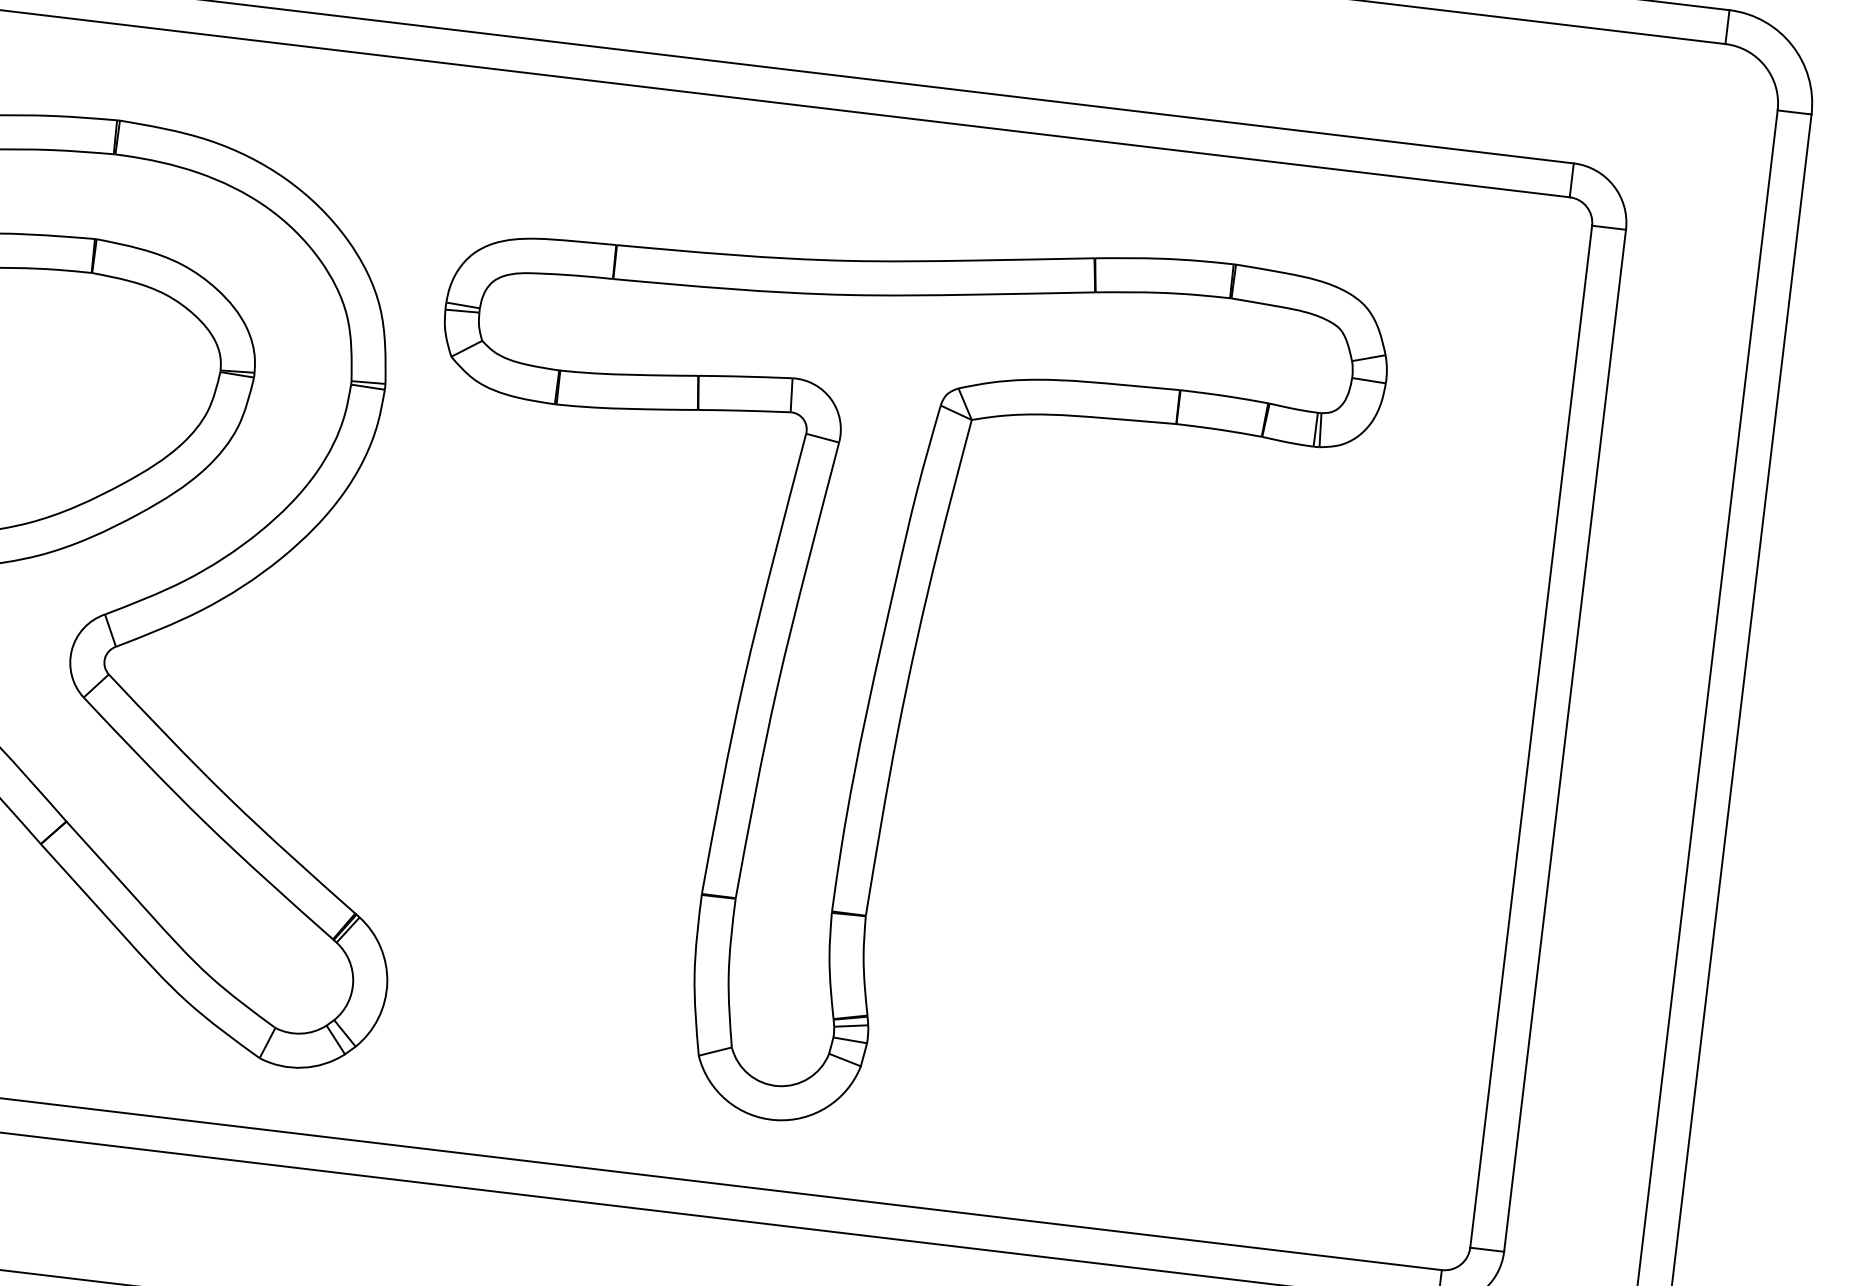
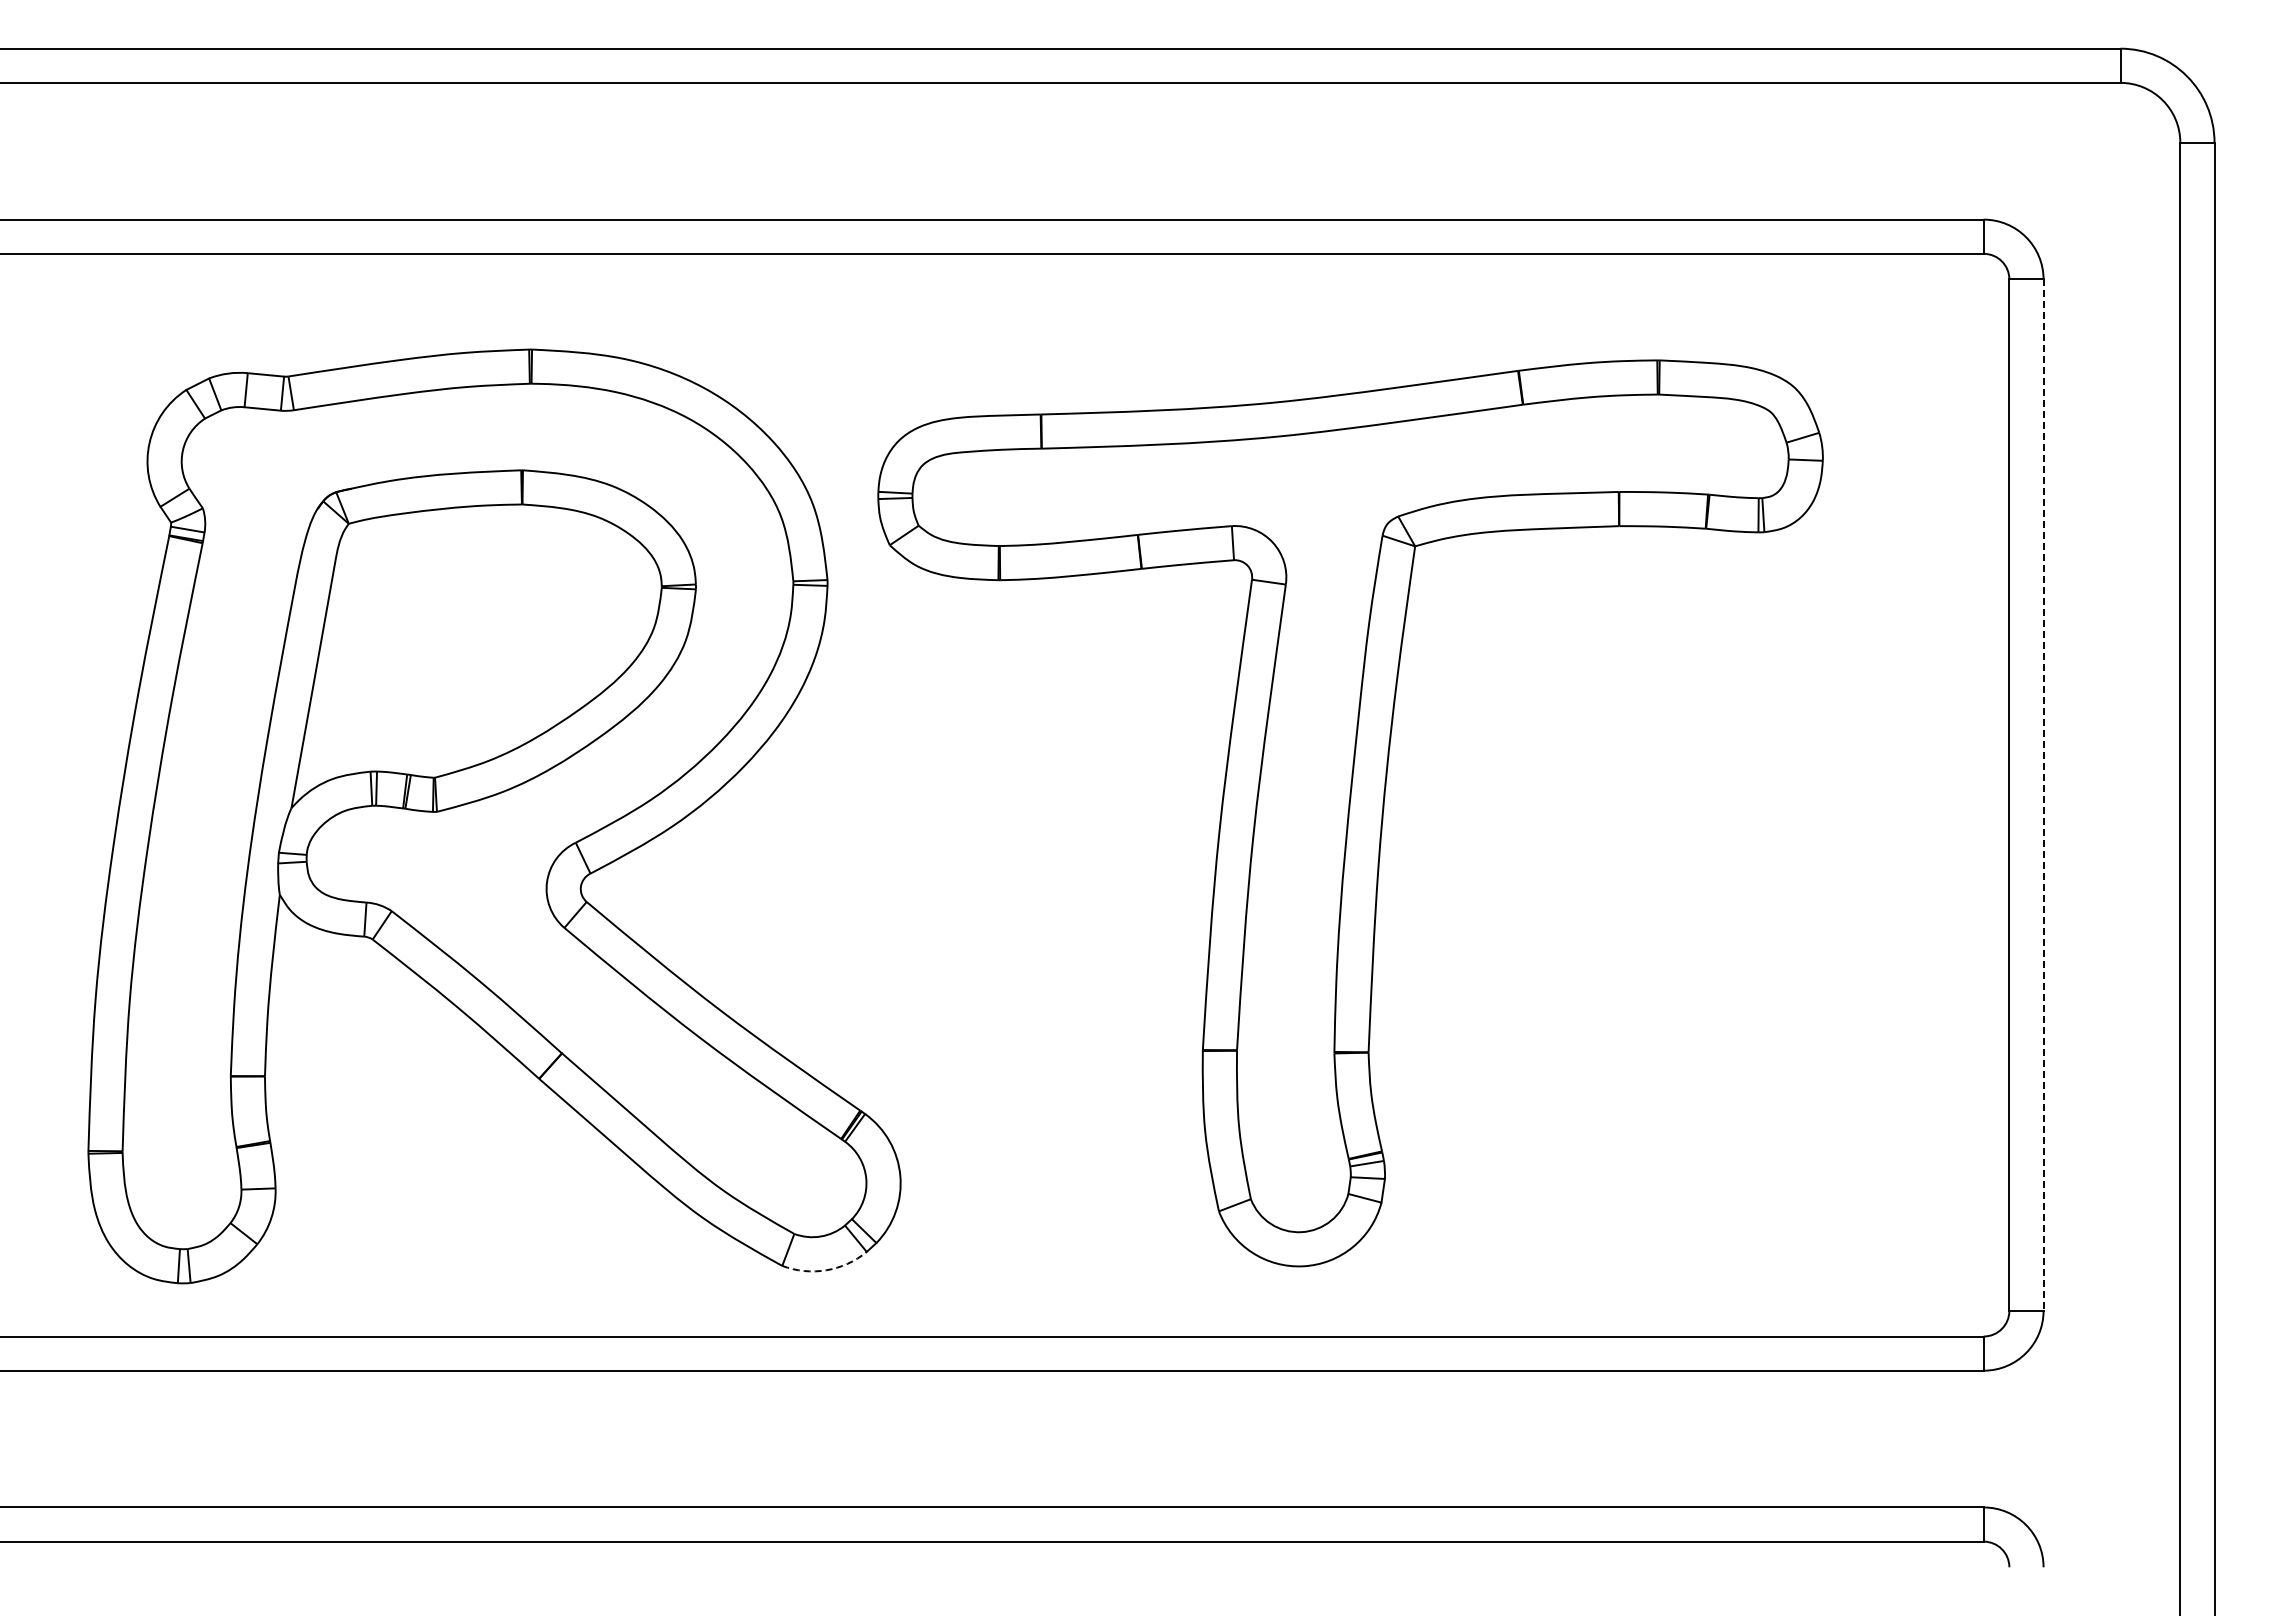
line: (1564, 741) -> (2043, 795), solid -> dashed
arc: (302, 1067) -> (826, 1270), solid -> dashed

